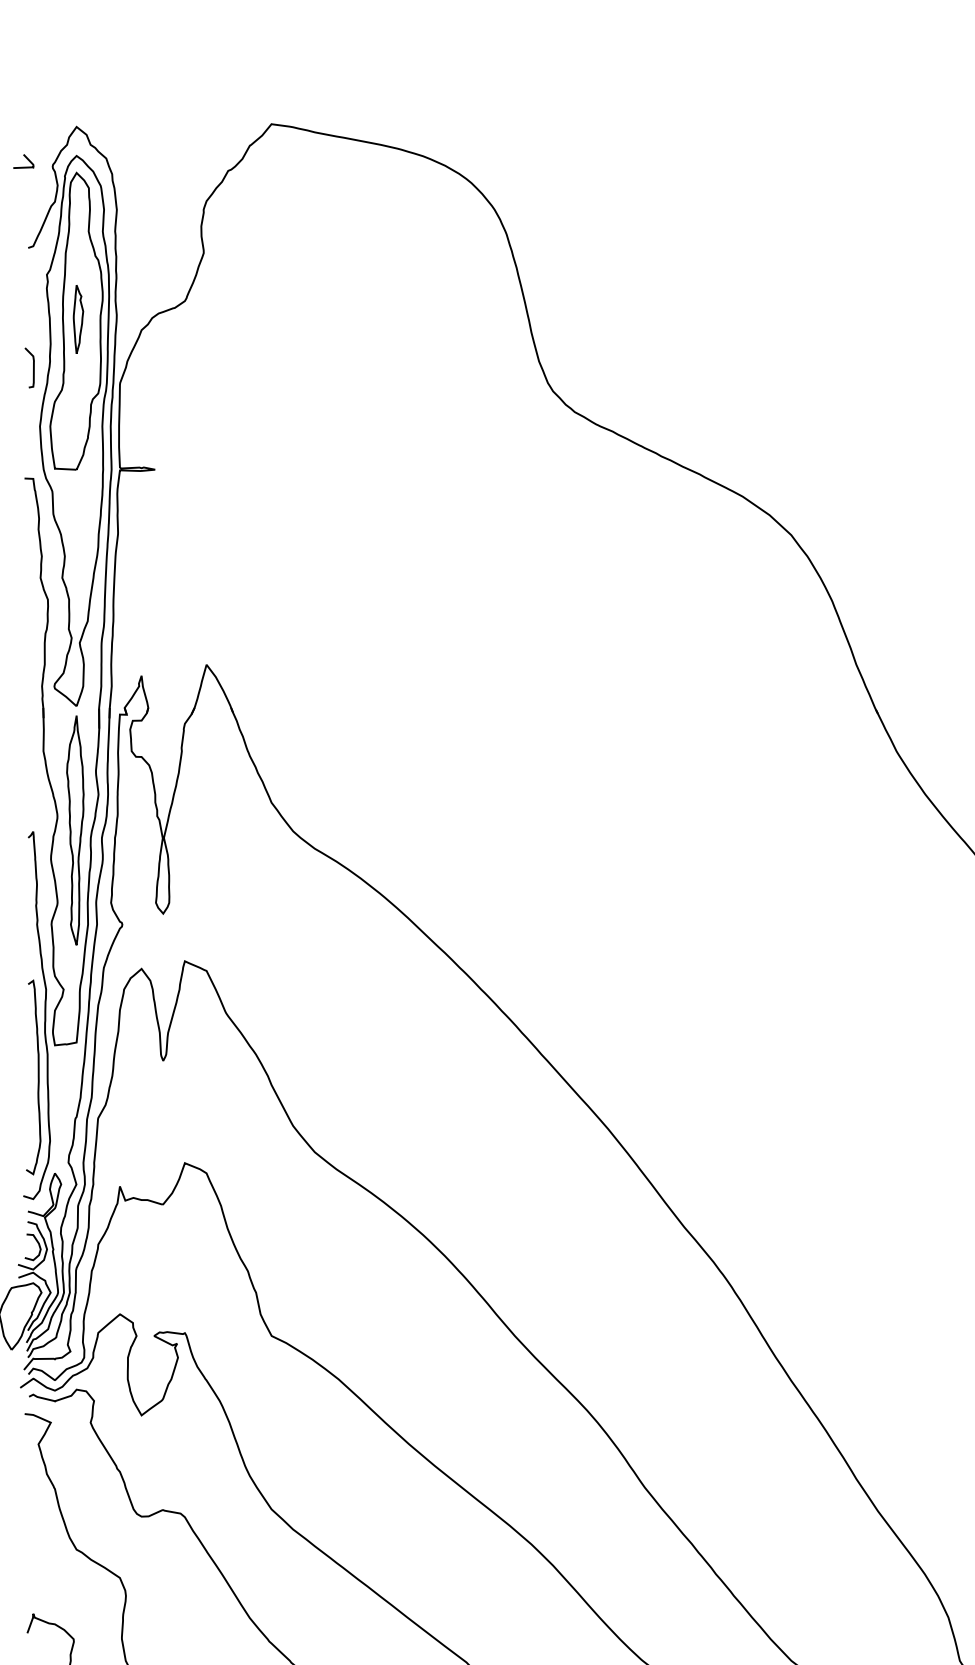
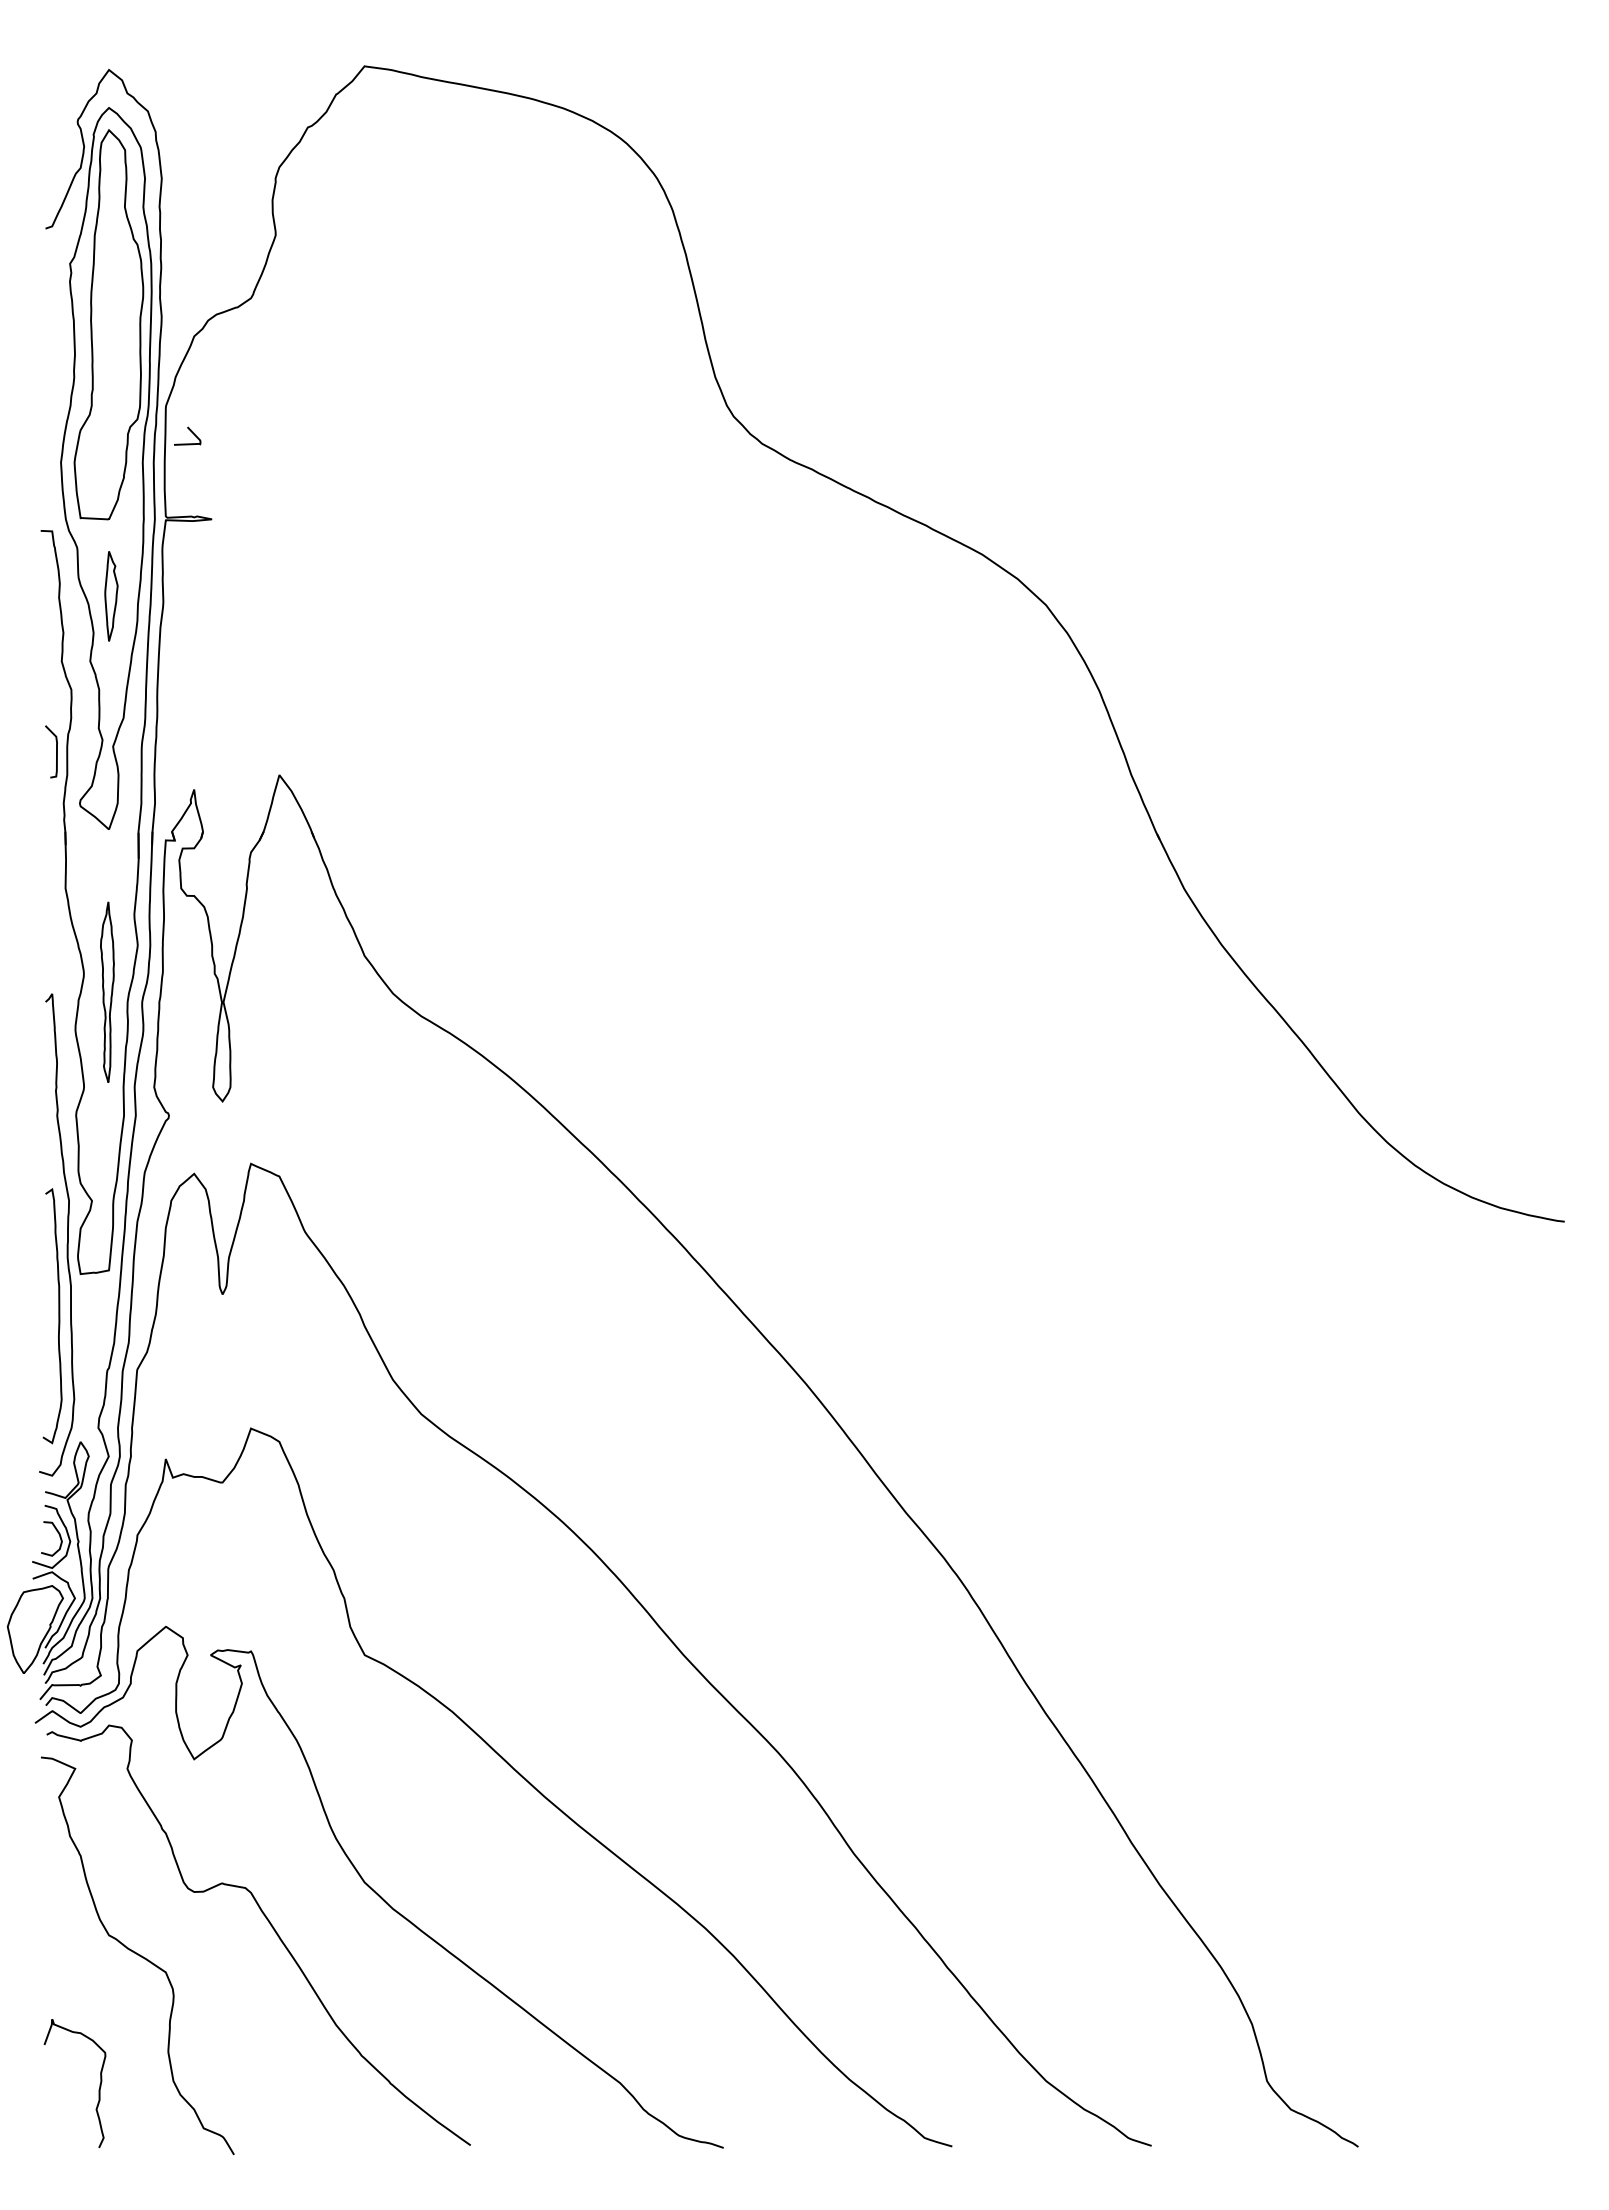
curve: (25, 157) -> (190, 431), moved
part: (78, 319) -> (111, 596), moved
curve: (33, 367) -> (56, 751), moved
part: (75, 829) -> (107, 991), size x0.6

